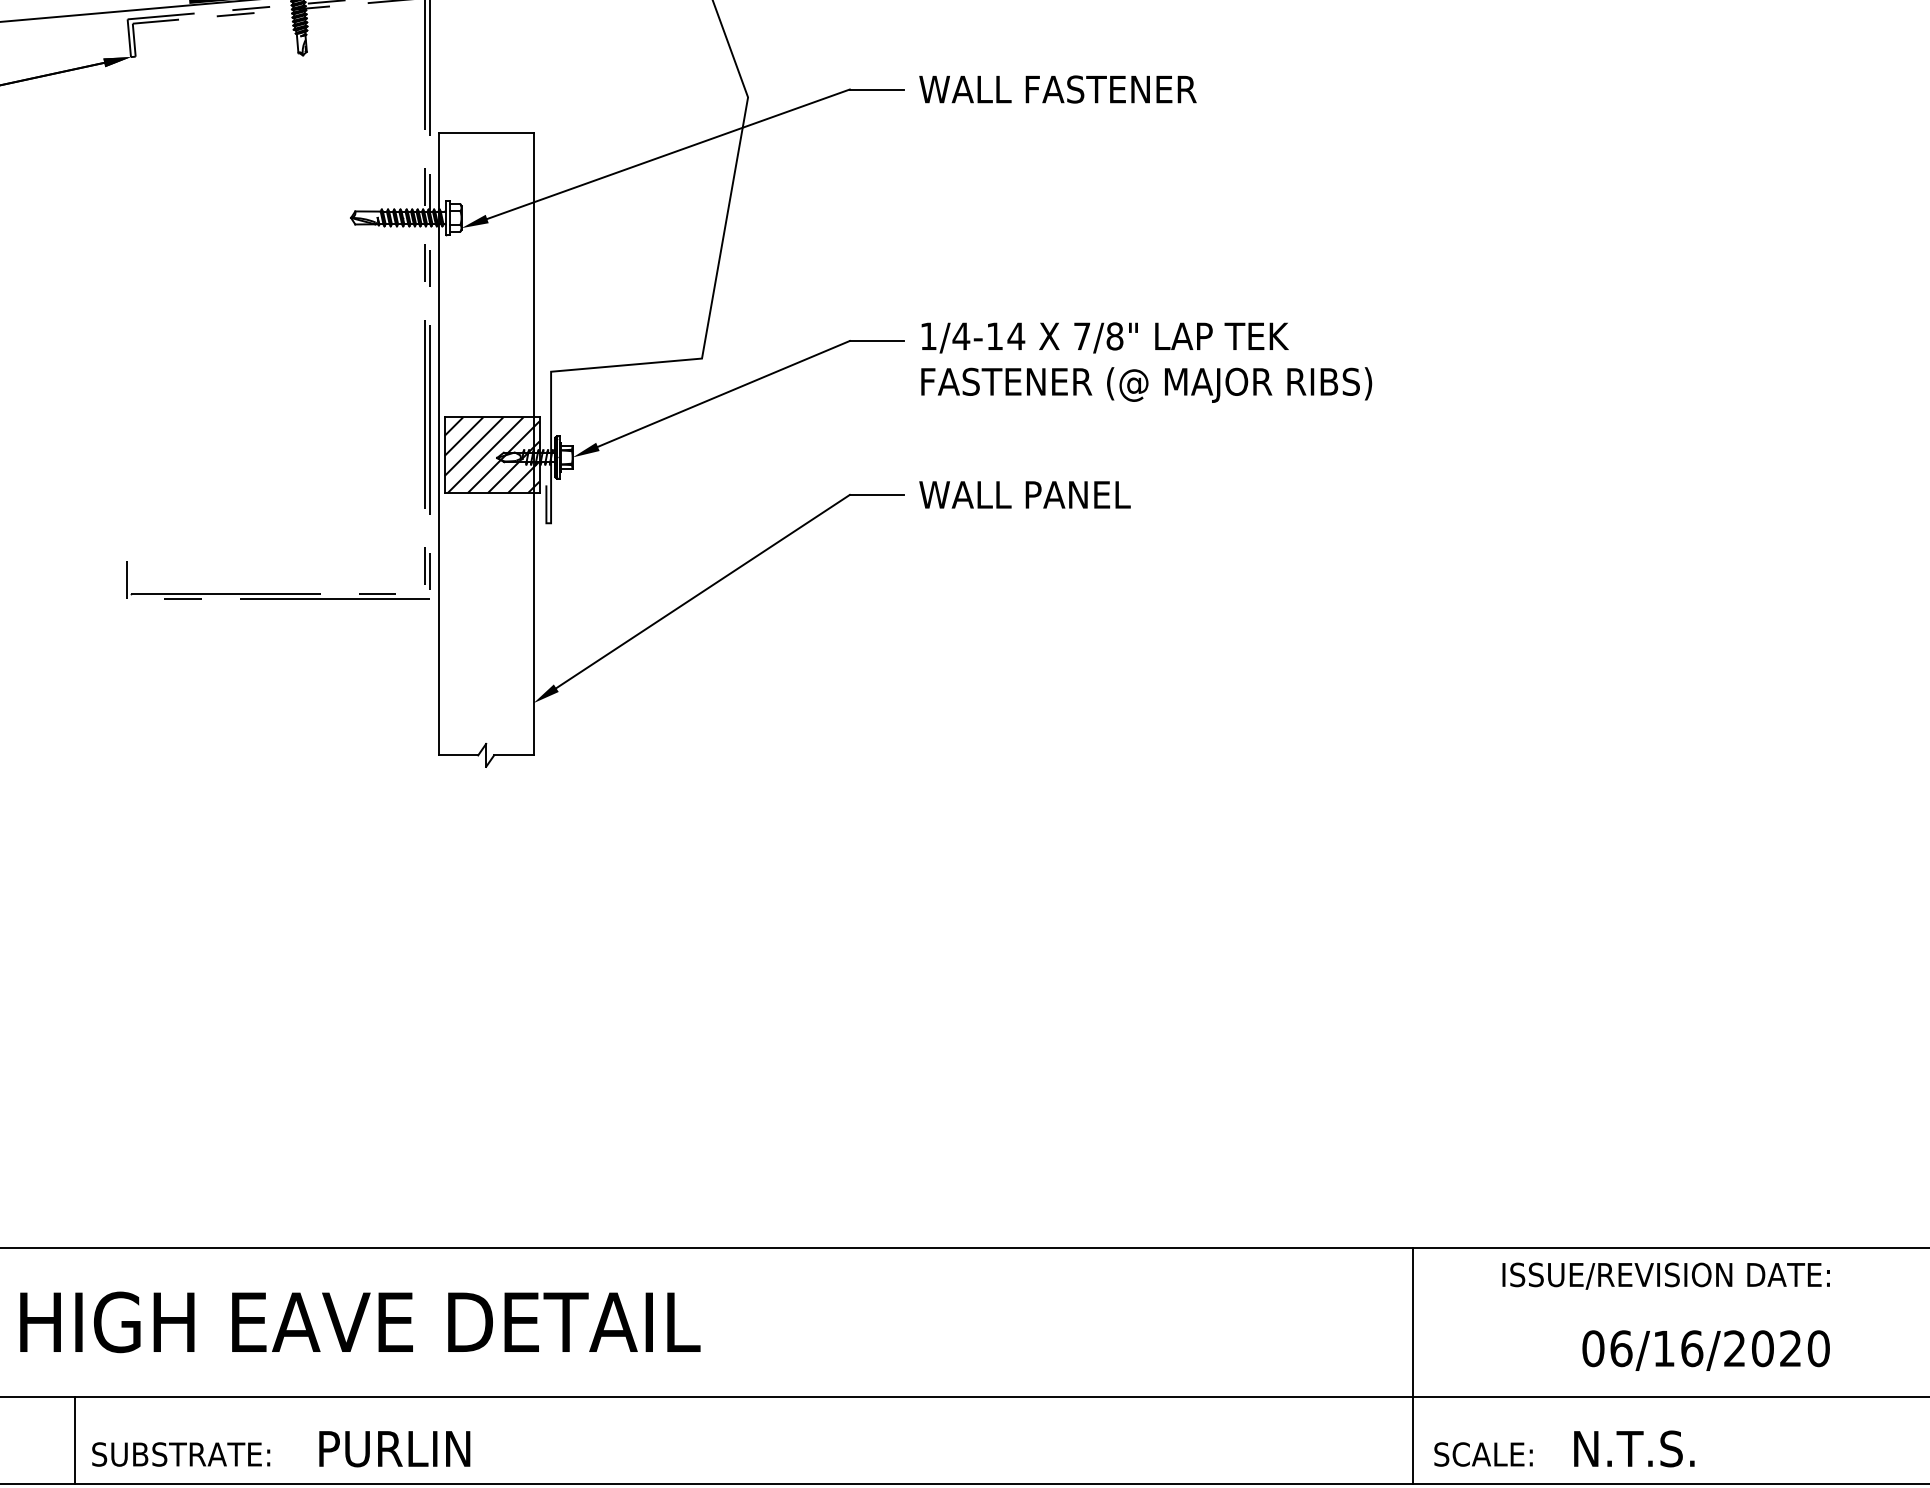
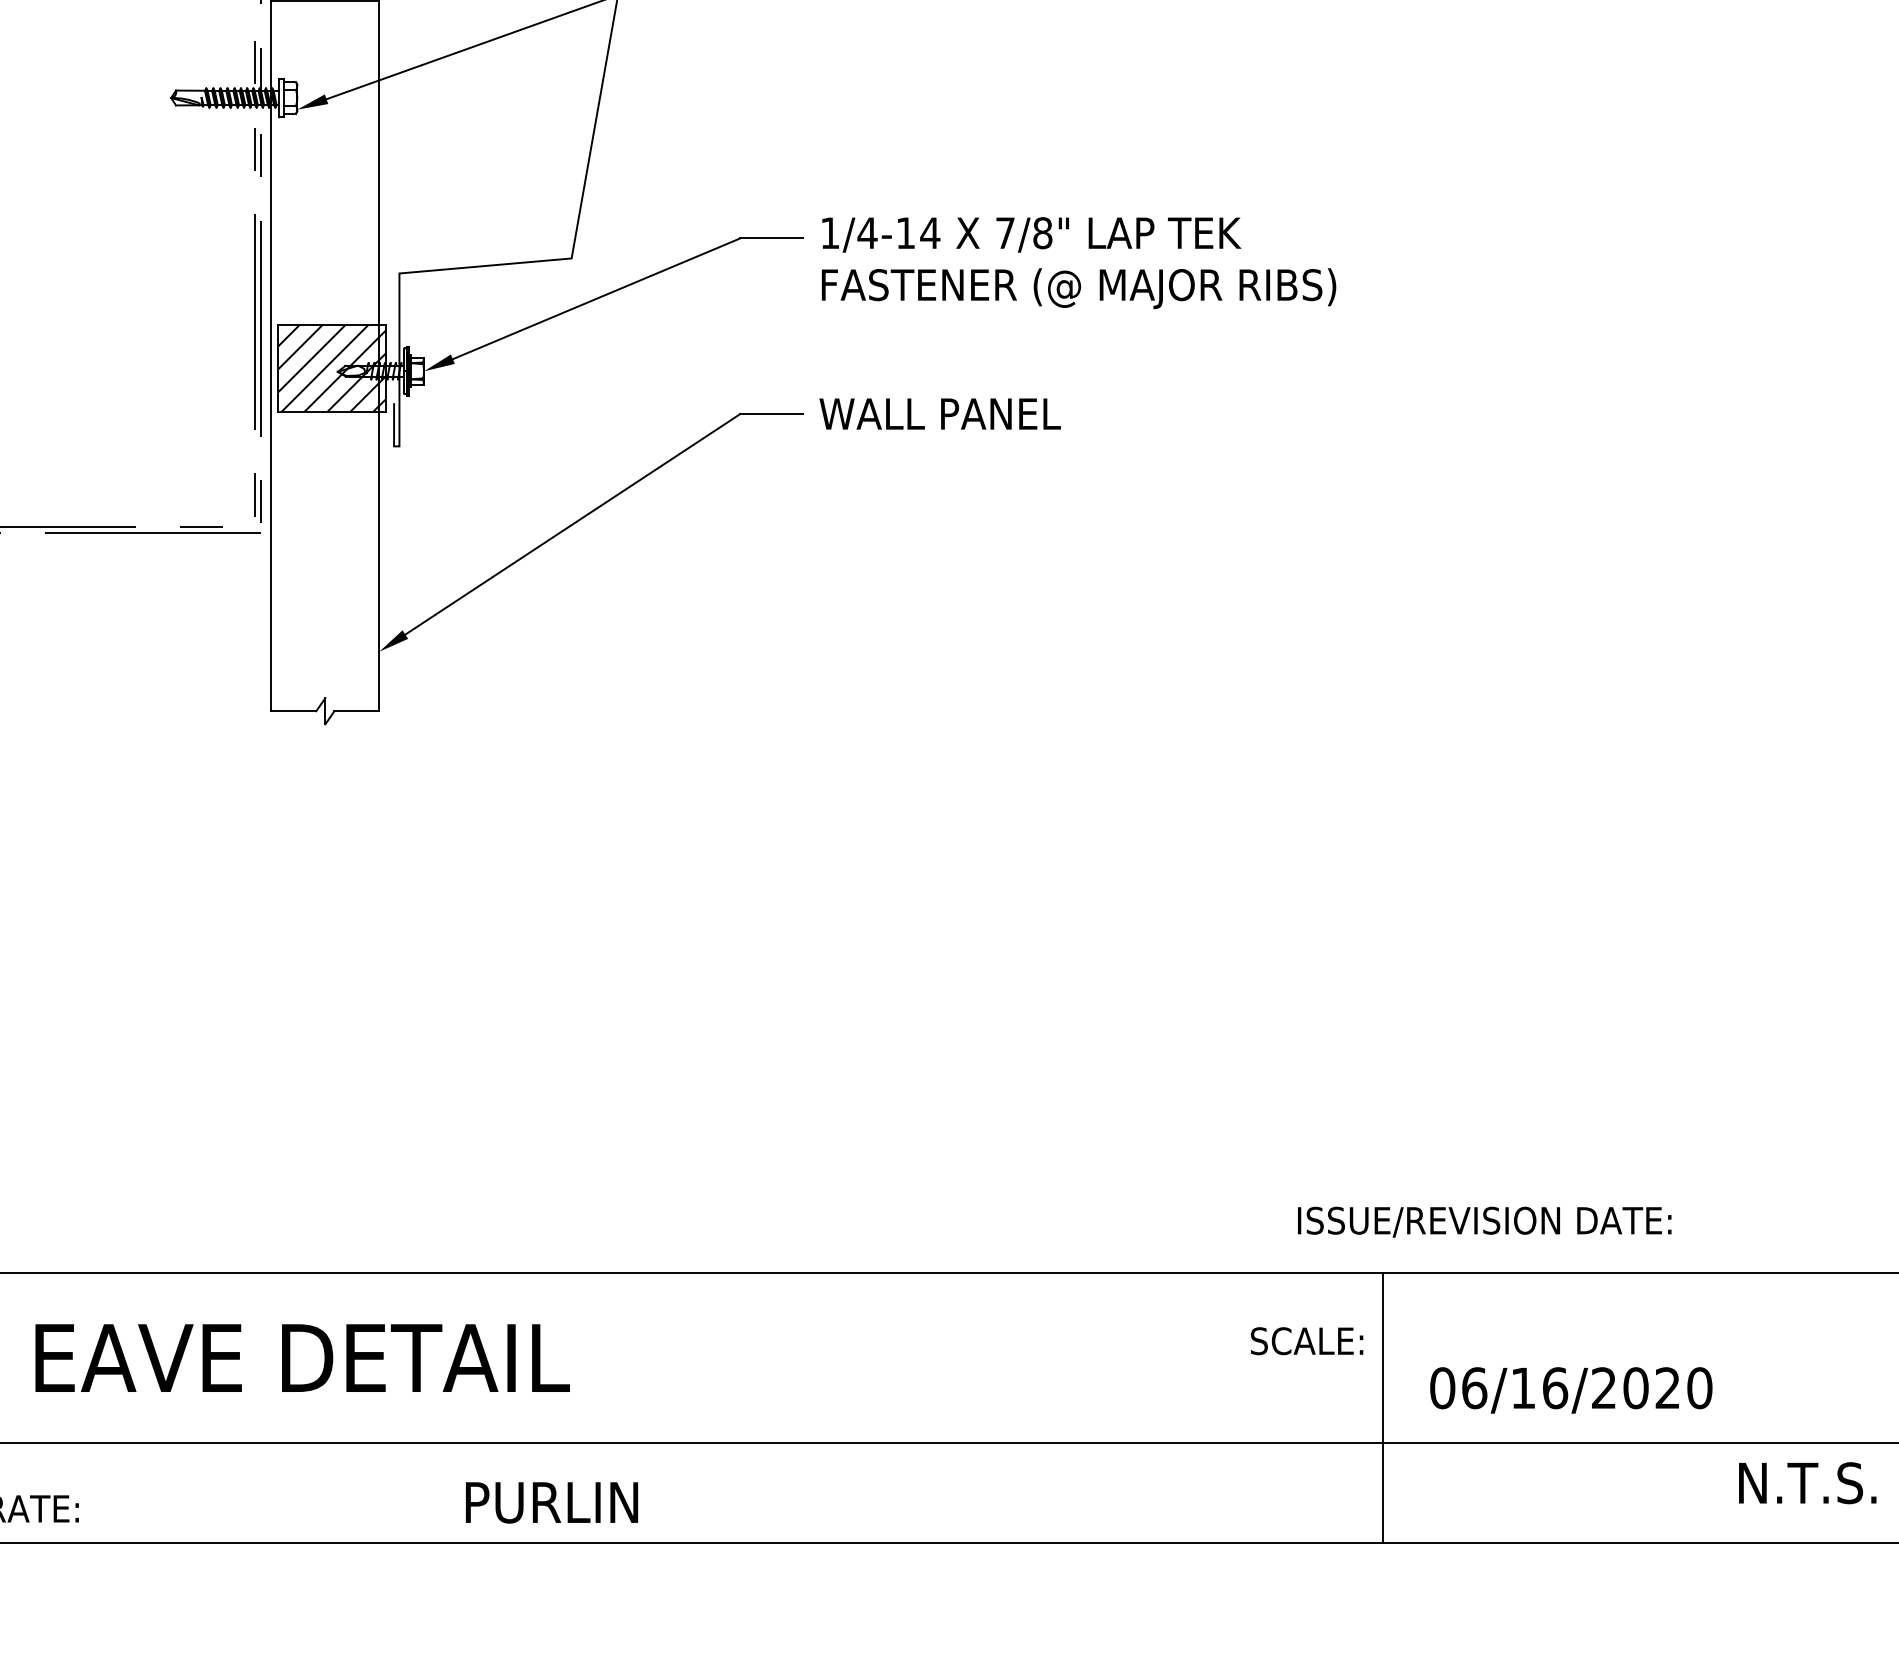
text: (1665, 1275) -> (1483, 1221), moved
text: (1705, 1350) -> (1570, 1390), moved
text: (1634, 1448) -> (1807, 1482), moved
text: (394, 1449) -> (551, 1503), moved
text: (1483, 1454) -> (1306, 1341), moved

